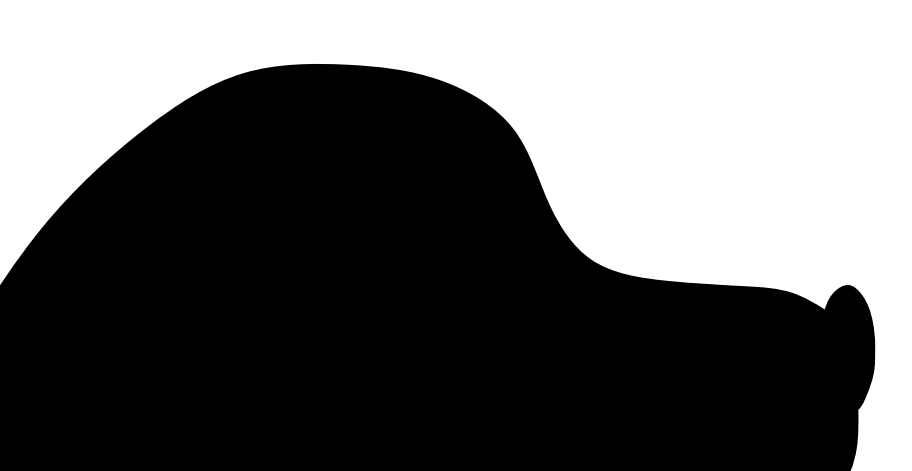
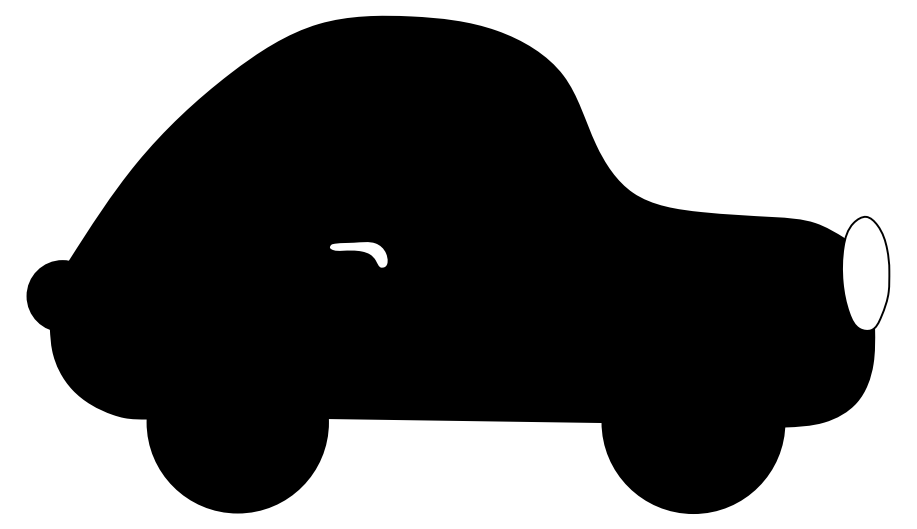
fill: (287, 327) -> (358, 254), removed
fill: (847, 348) -> (865, 273), removed

